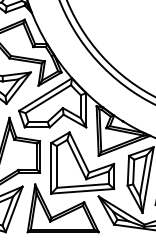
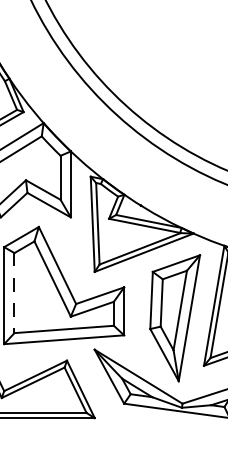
line: (56, 166) -> (13, 292), solid -> dashed

